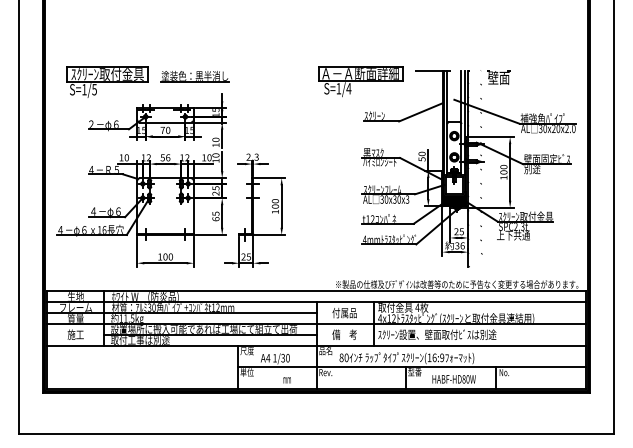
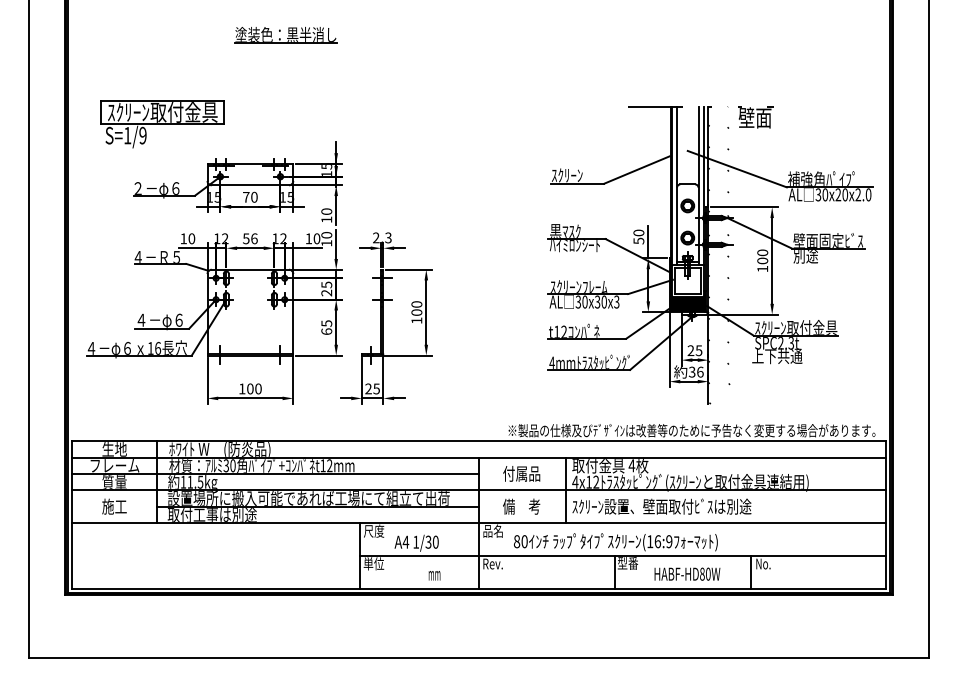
part: (194, 76) -> (285, 35), moved
part: (360, 81) -> (545, 123), removed
text: (94, 89) -> (142, 135), S=1/5 -> S=1/9

